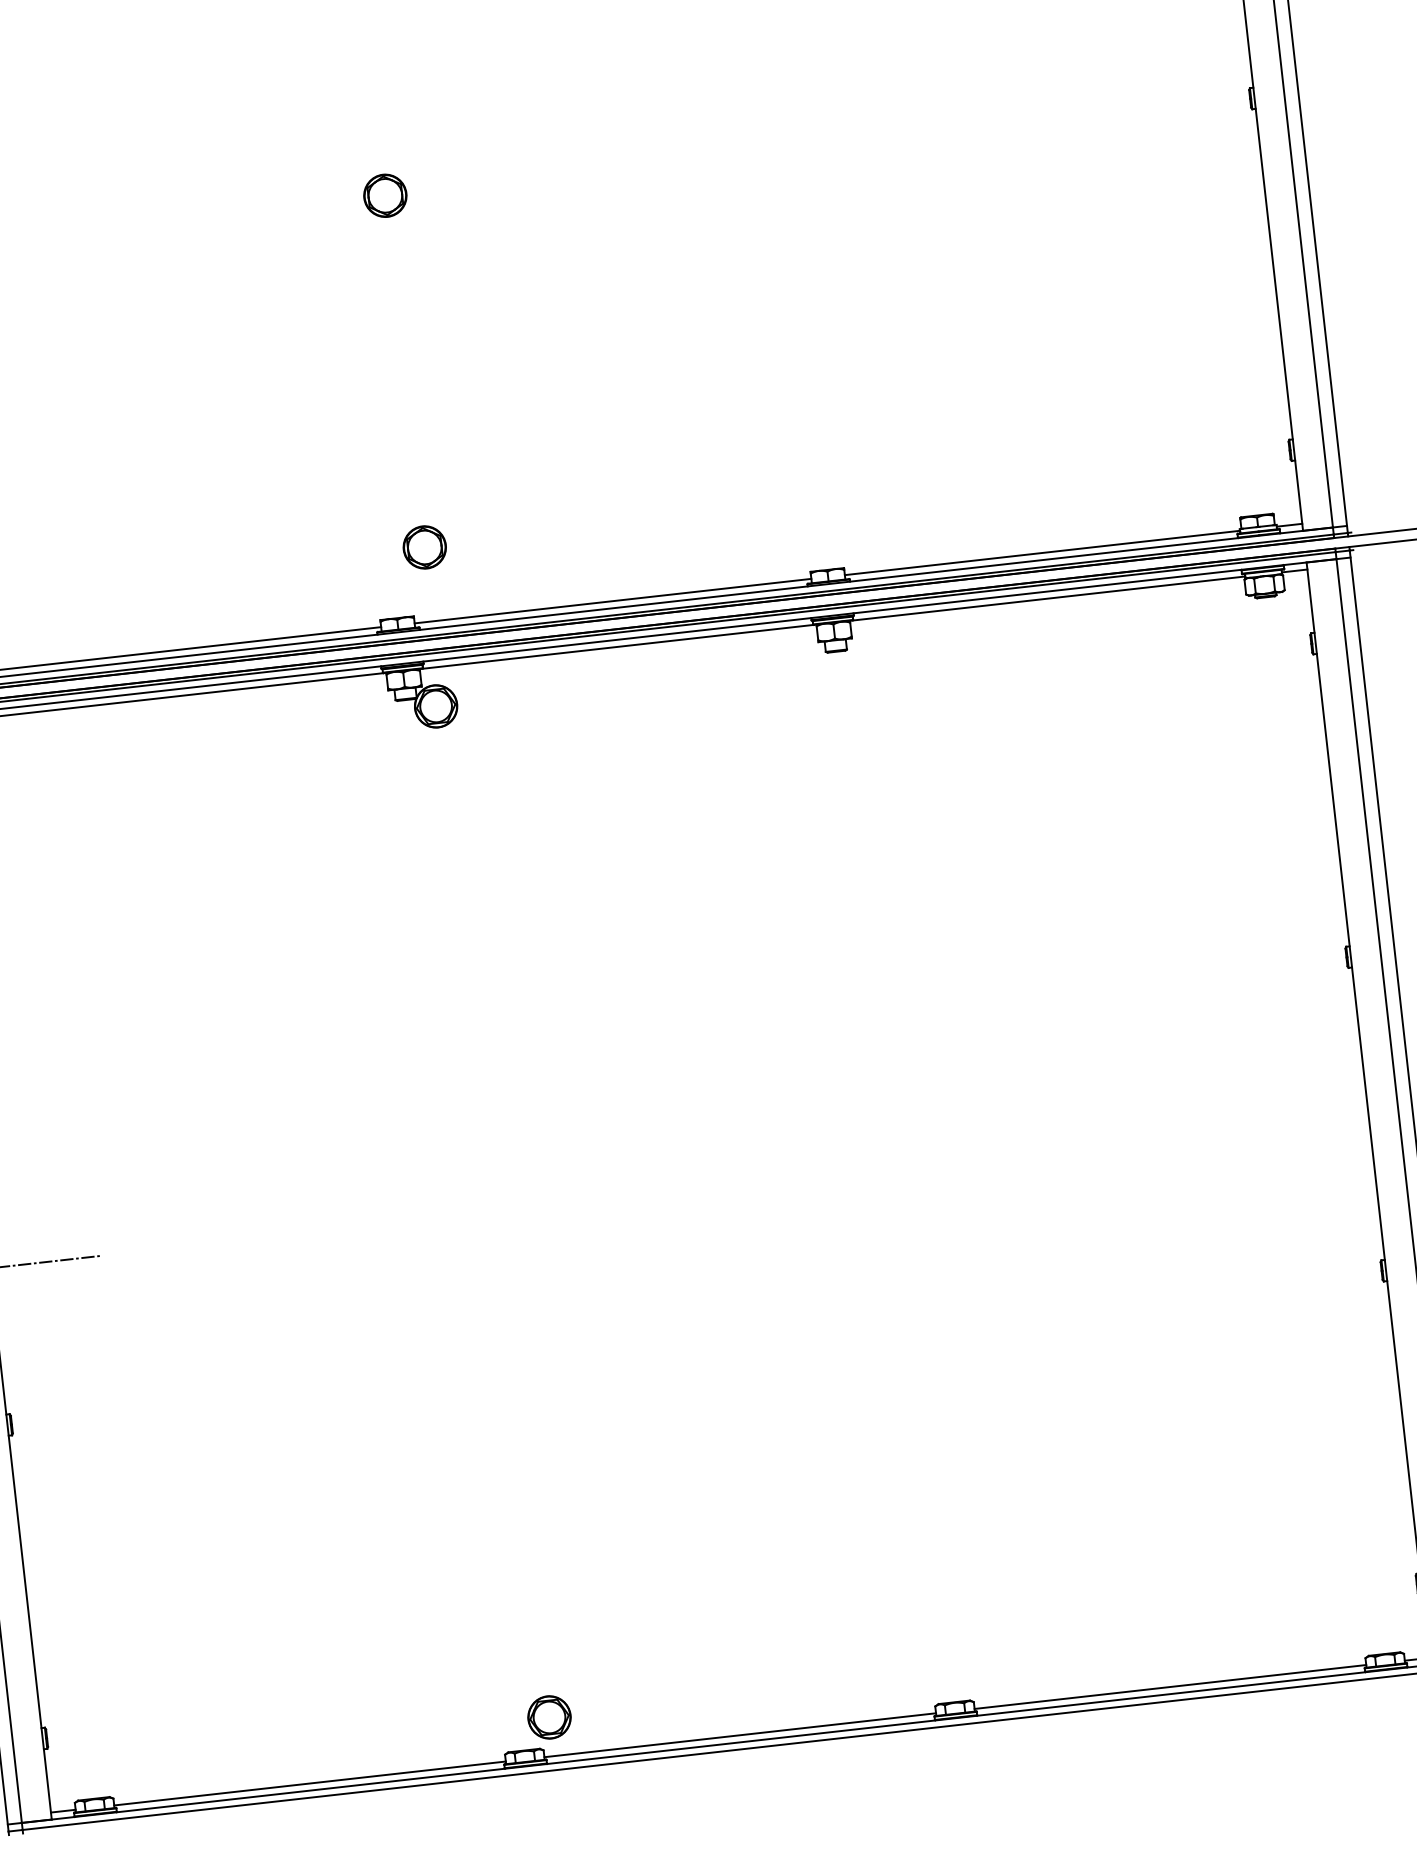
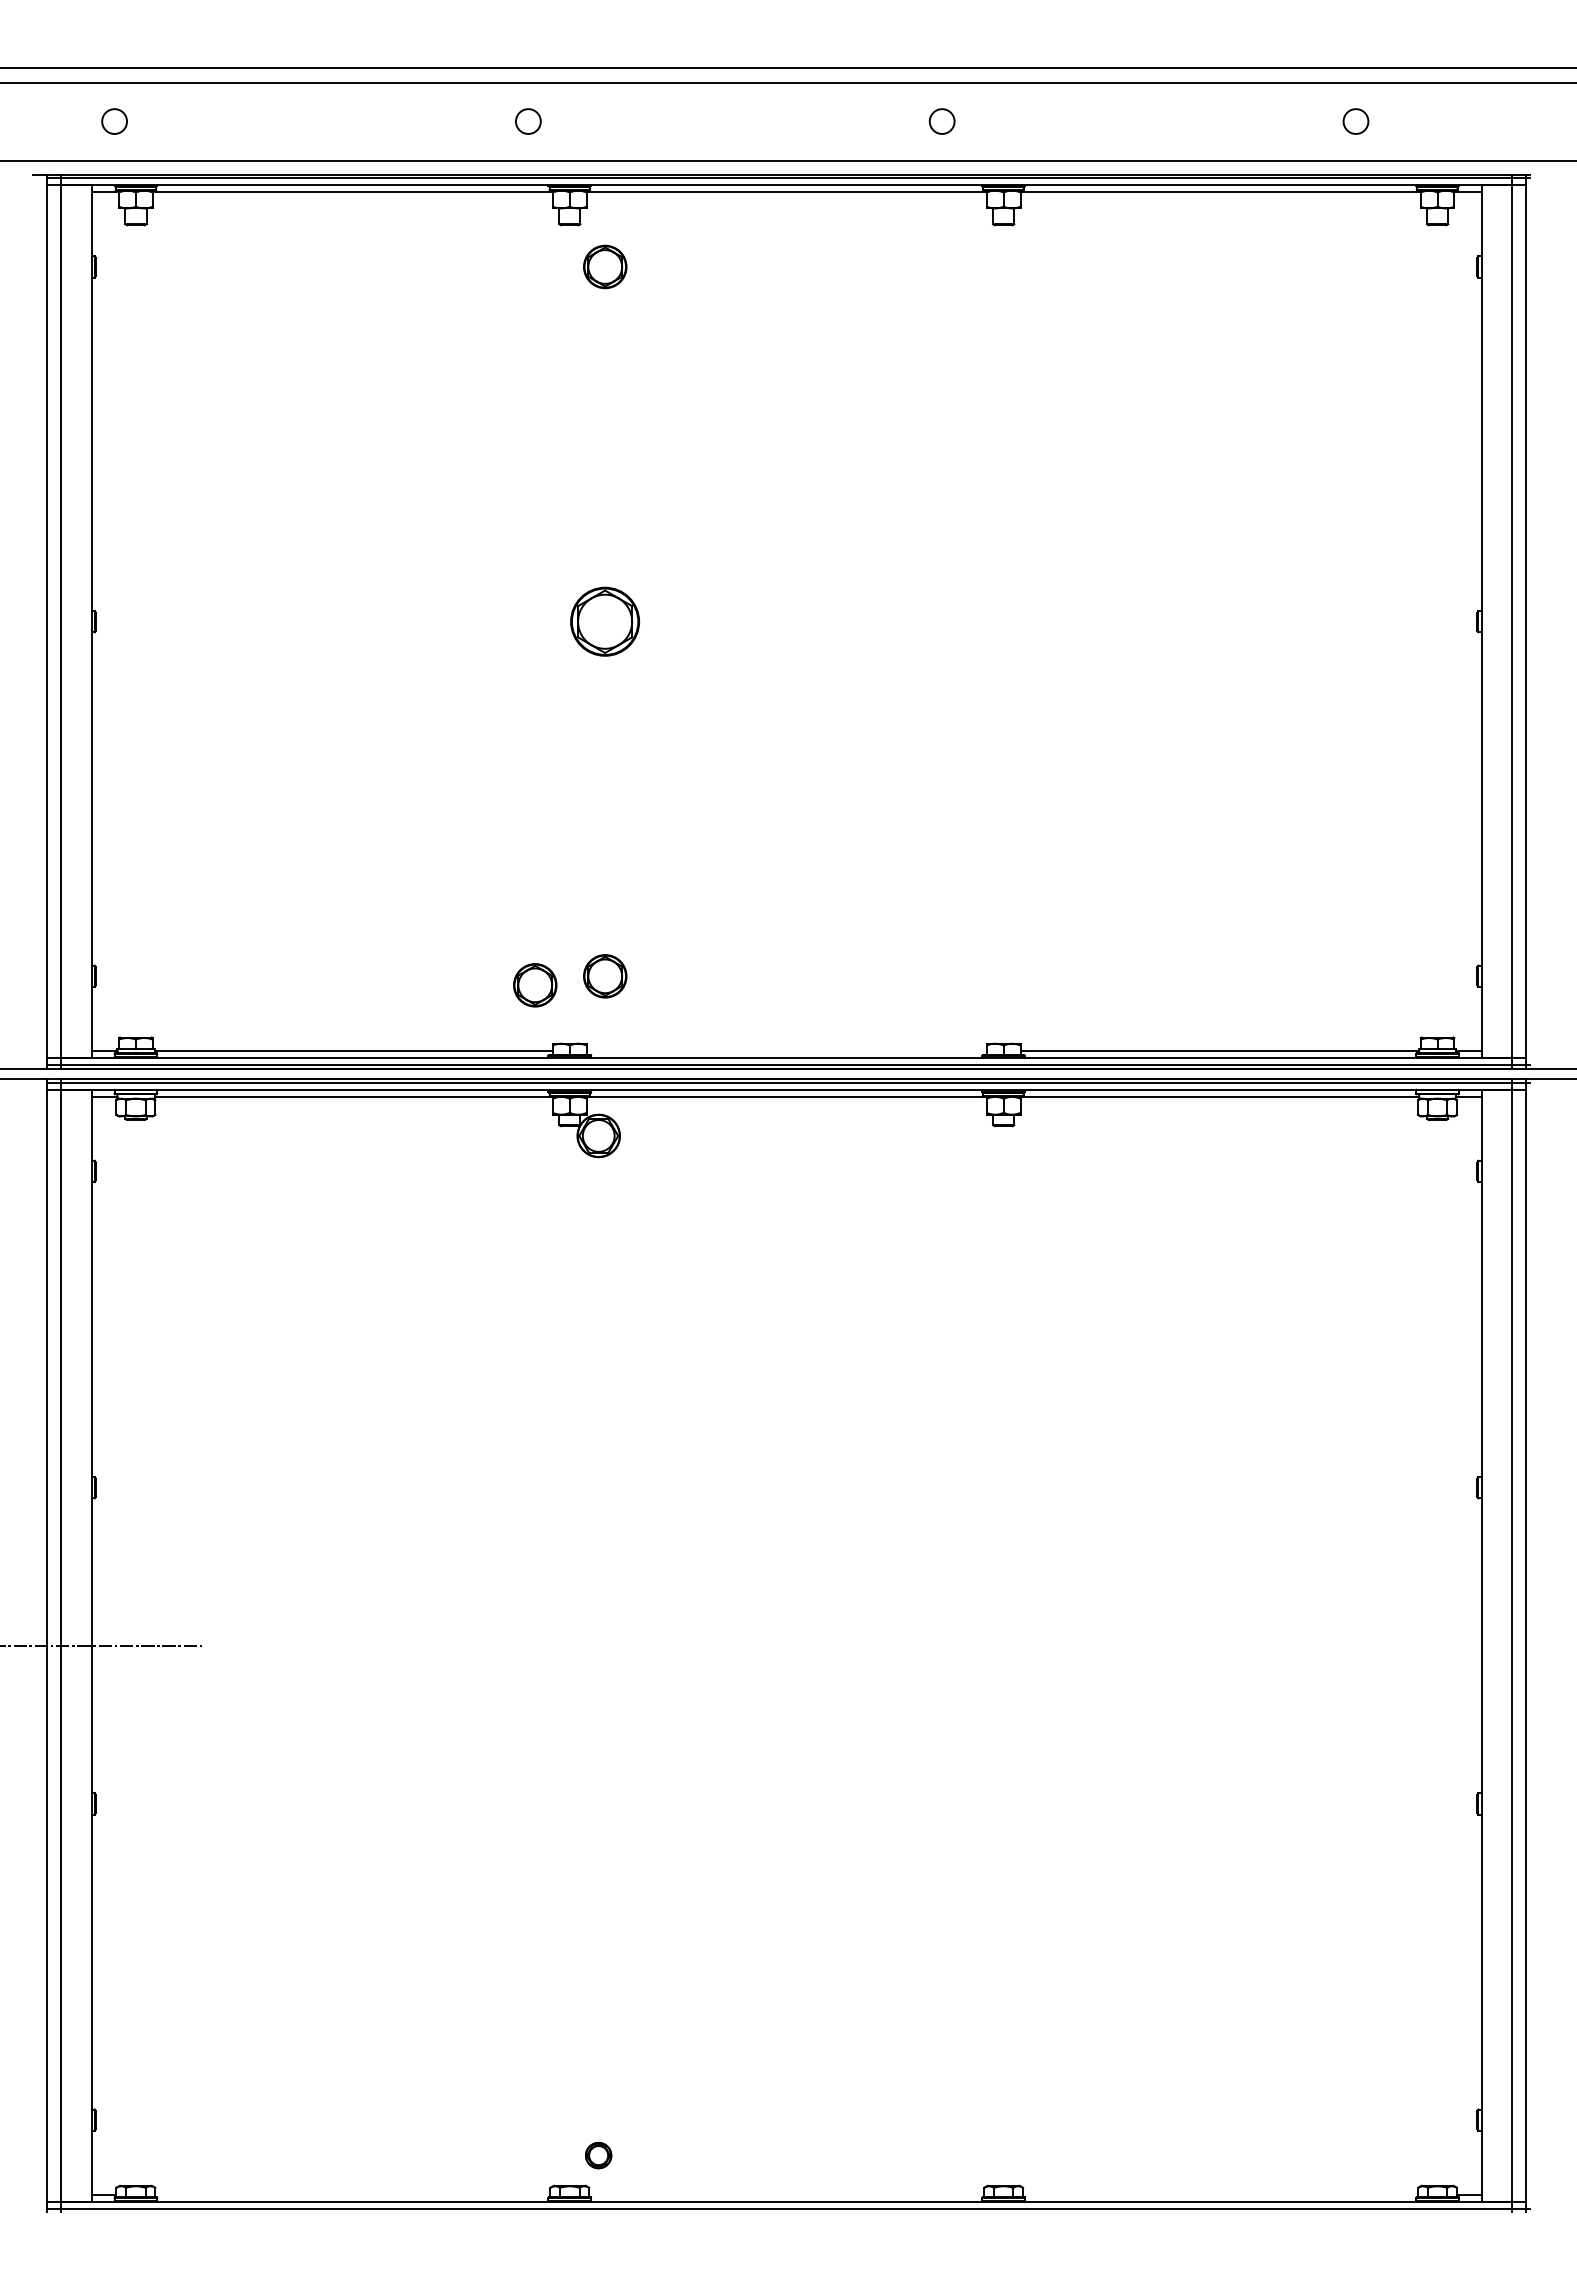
part: (385, 195) -> (605, 621), size x1.6
part: (356, 564) -> (535, 985), added
line: (612, 600) -> (786, 1050), removed
line: (1170, 1686) -> (1220, 2194), removed
part: (549, 1717) -> (598, 2155), size x0.6
line: (739, 1735) -> (786, 2194), removed
line: (309, 1783) -> (352, 2194), removed

